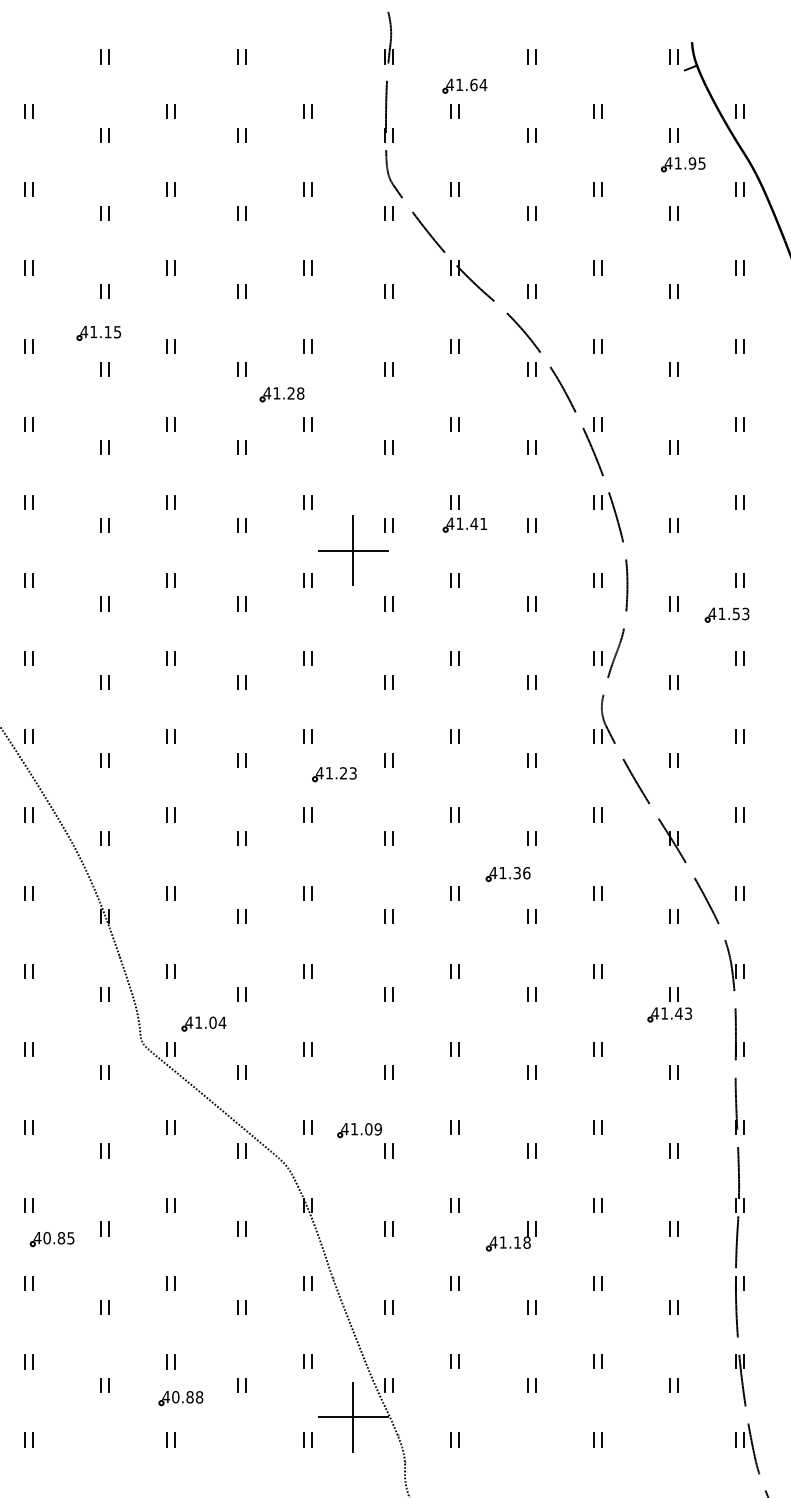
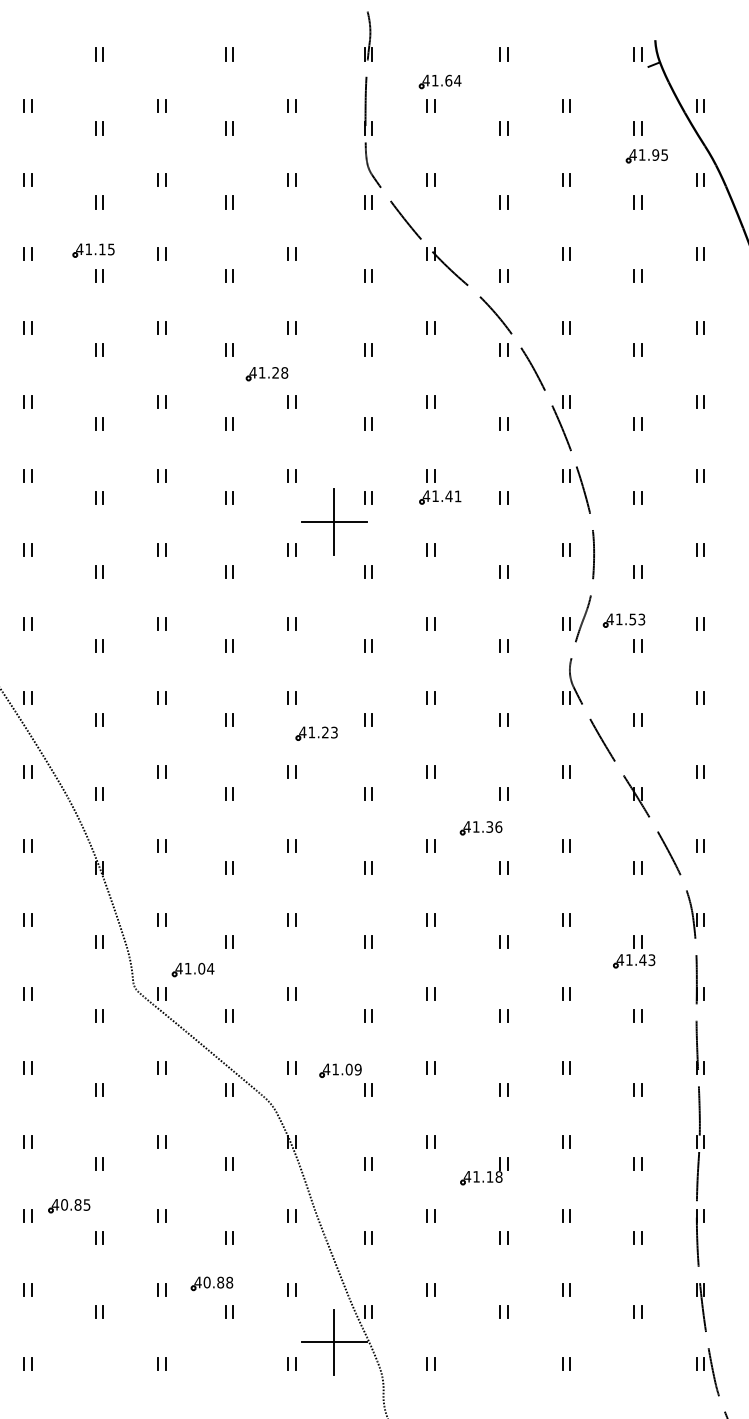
part: (98, 333) -> (93, 250), moved
part: (726, 614) -> (623, 620), moved
part: (51, 1239) -> (68, 1206), moved
part: (180, 1398) -> (211, 1283), moved

